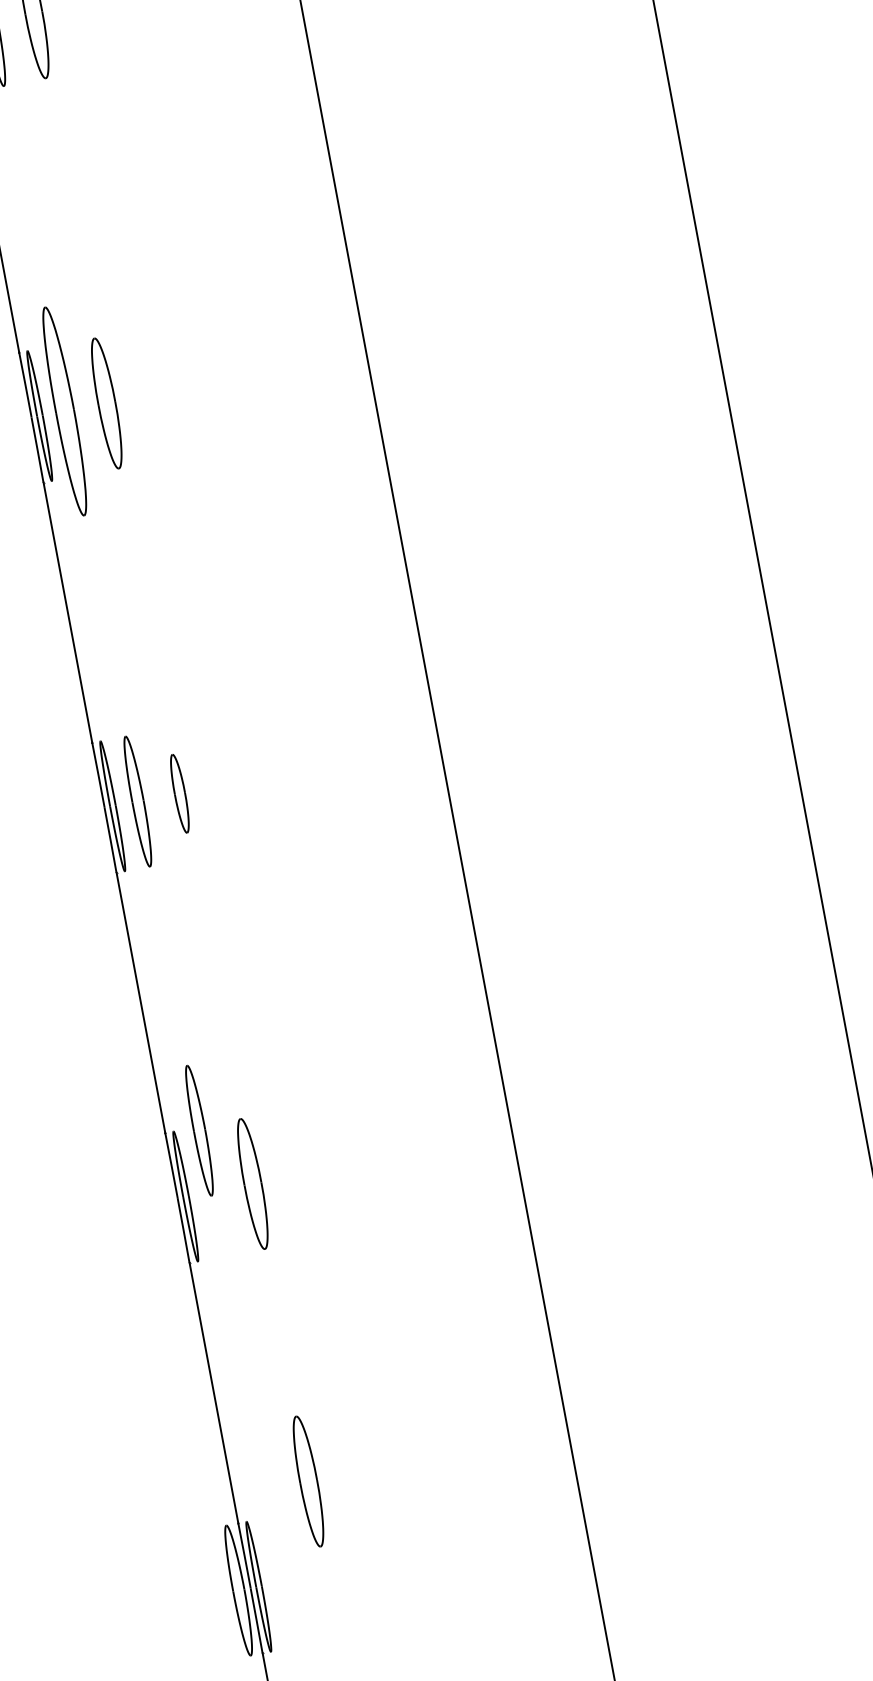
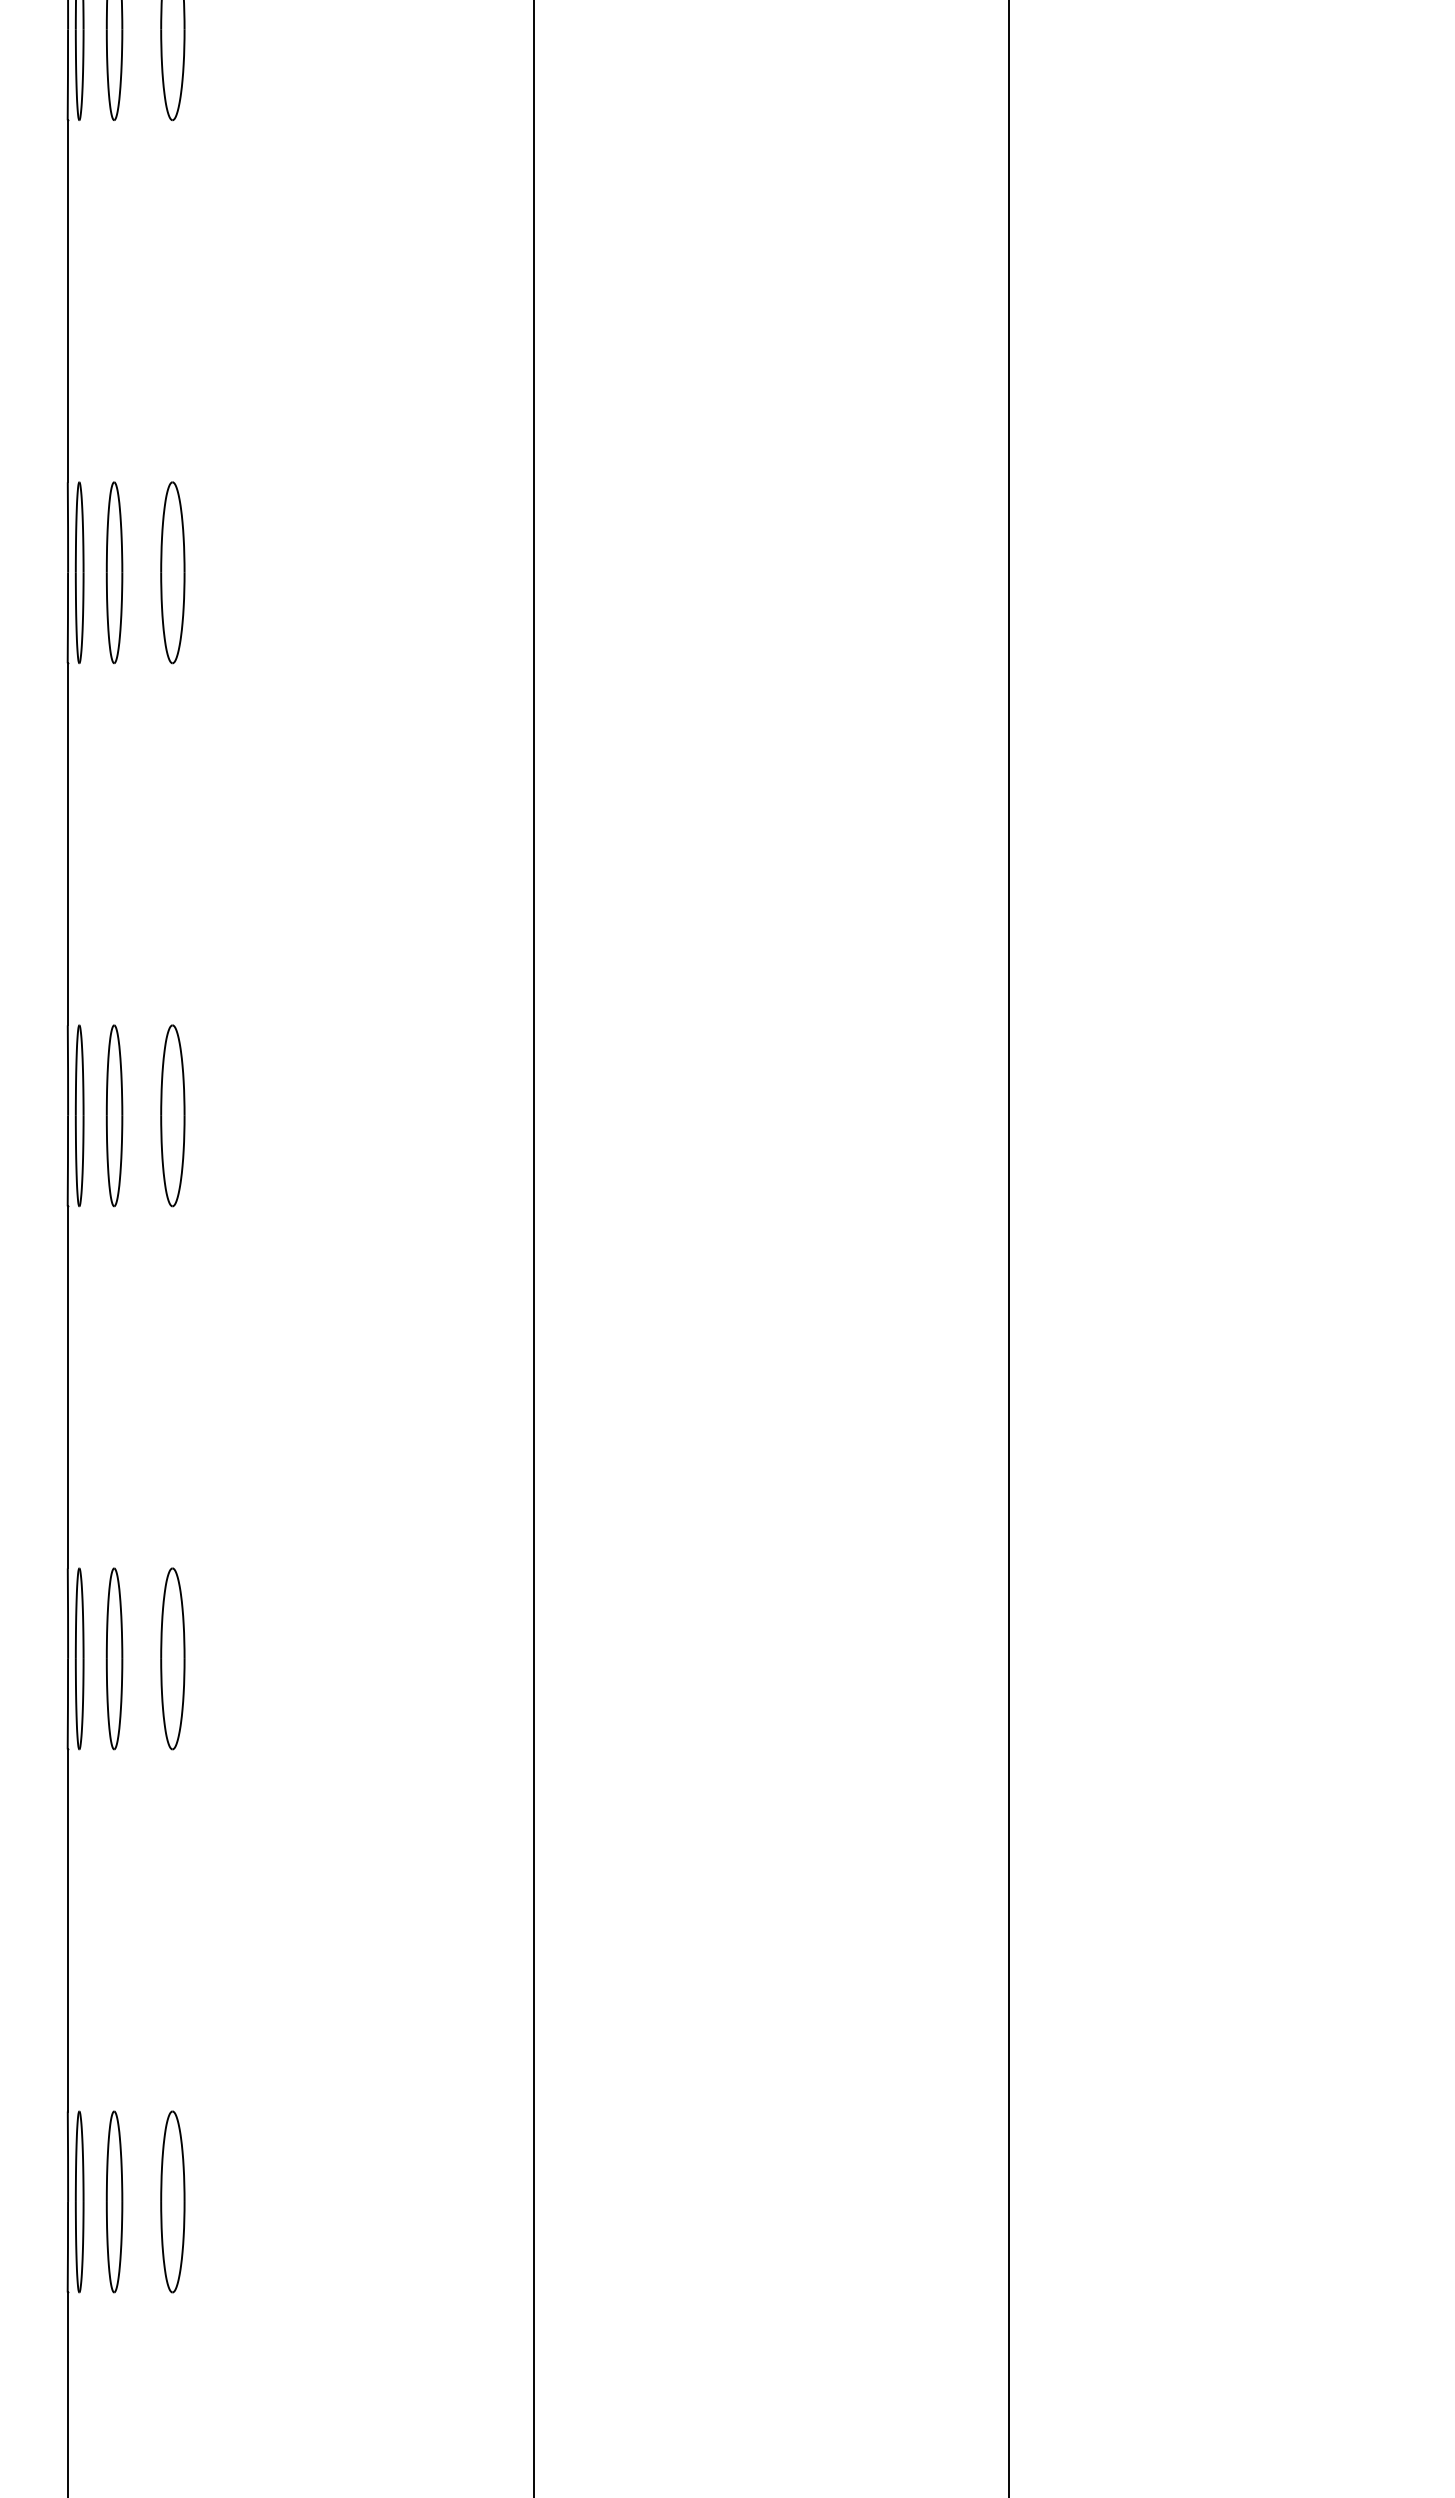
part: (64, 411) -> (114, 572), size x0.62
part: (179, 793) -> (172, 1115), size x1.67
part: (199, 1130) -> (114, 1658), moved
part: (308, 1481) -> (172, 2201), moved
part: (238, 1590) -> (114, 2201), moved

